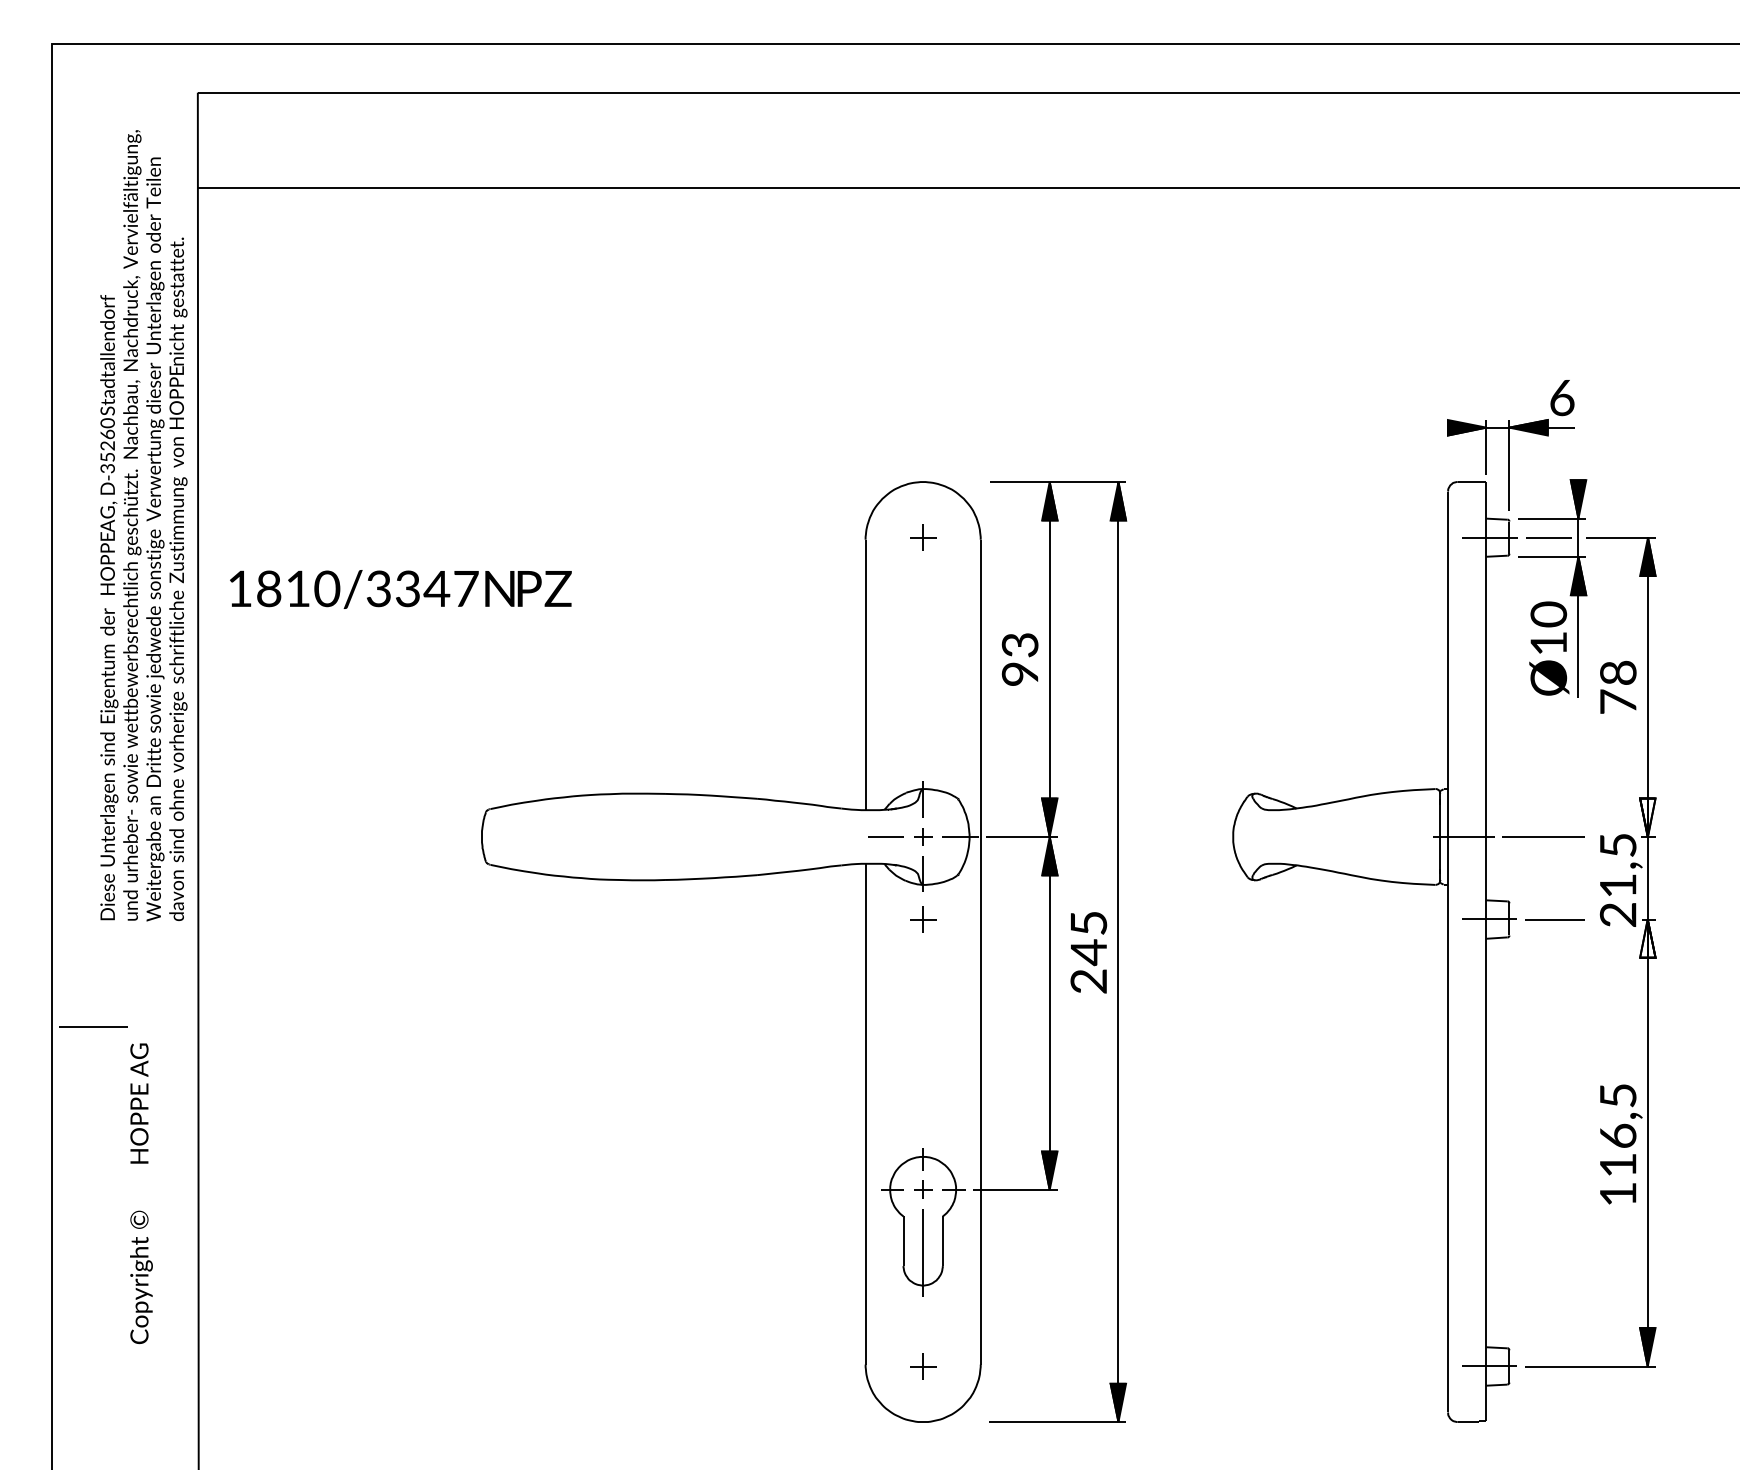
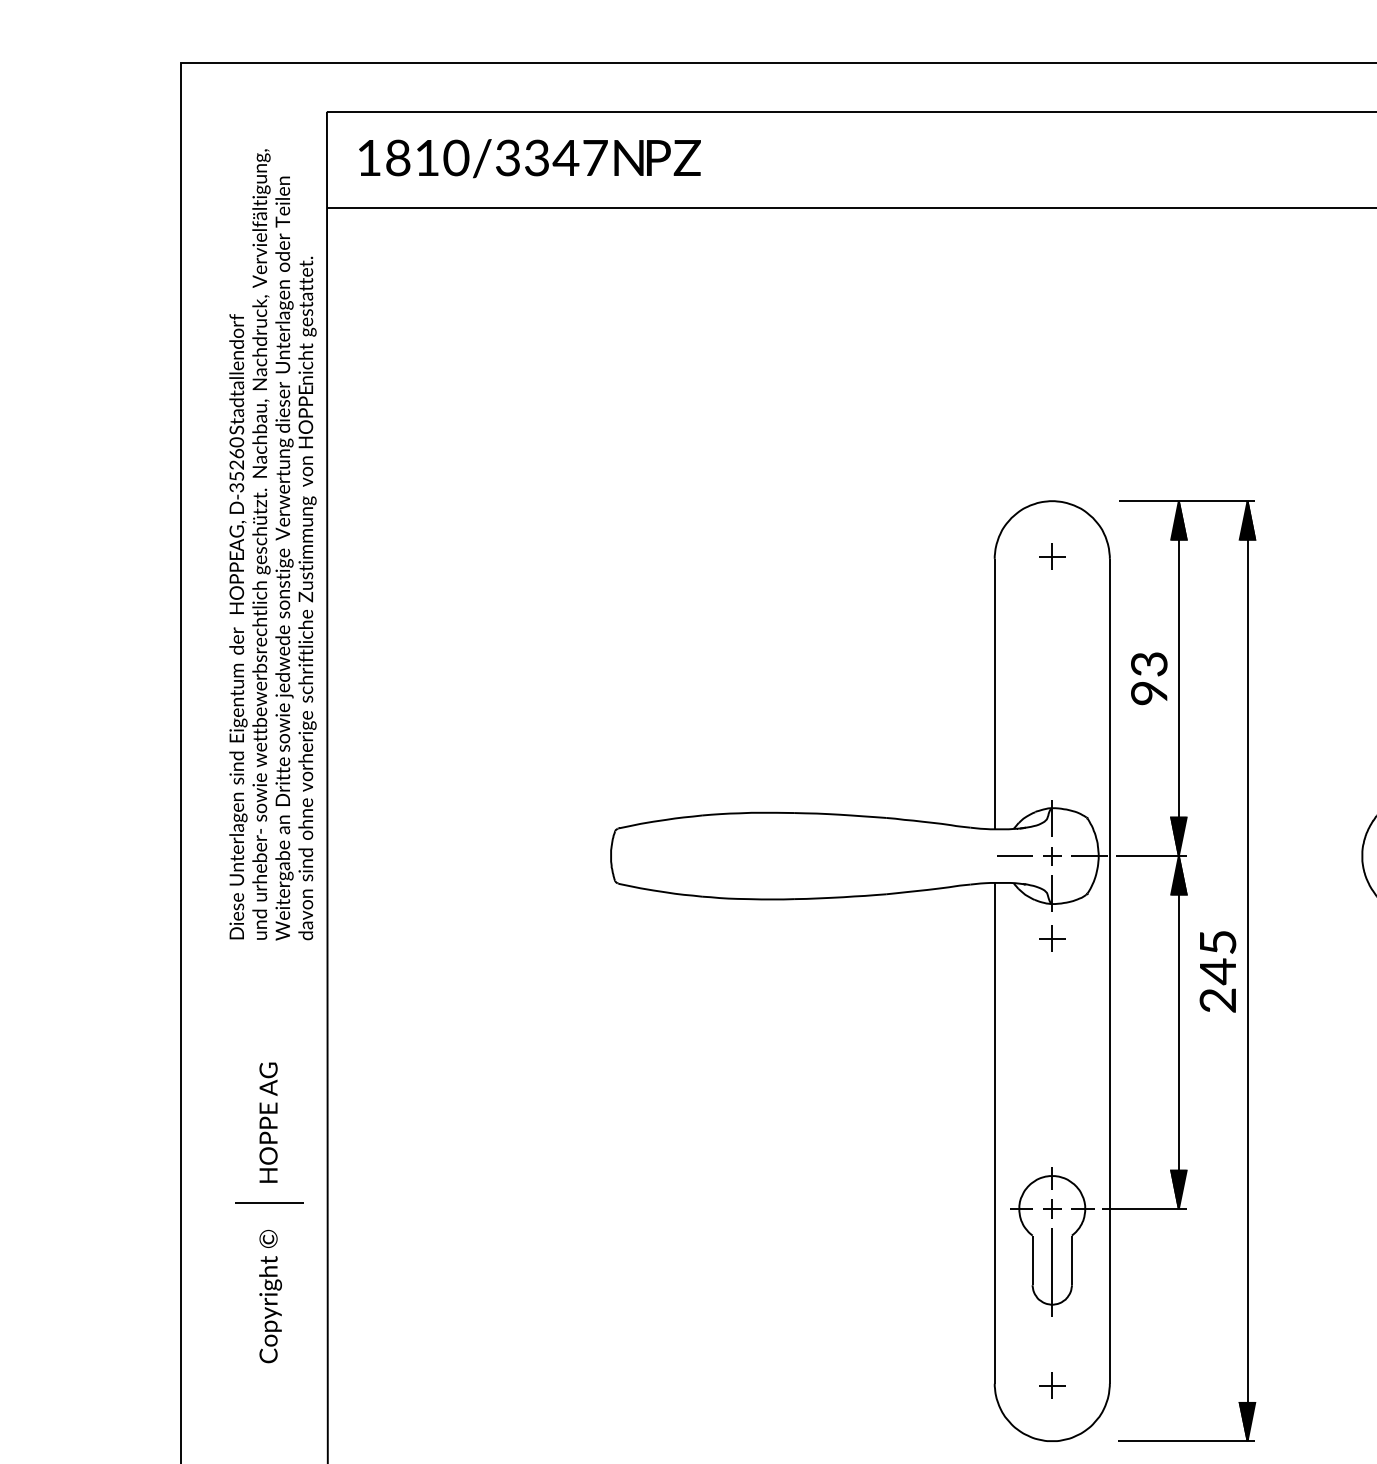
text: (400, 589) -> (529, 158), moved
line: (93, 1026) -> (269, 1202), moved

